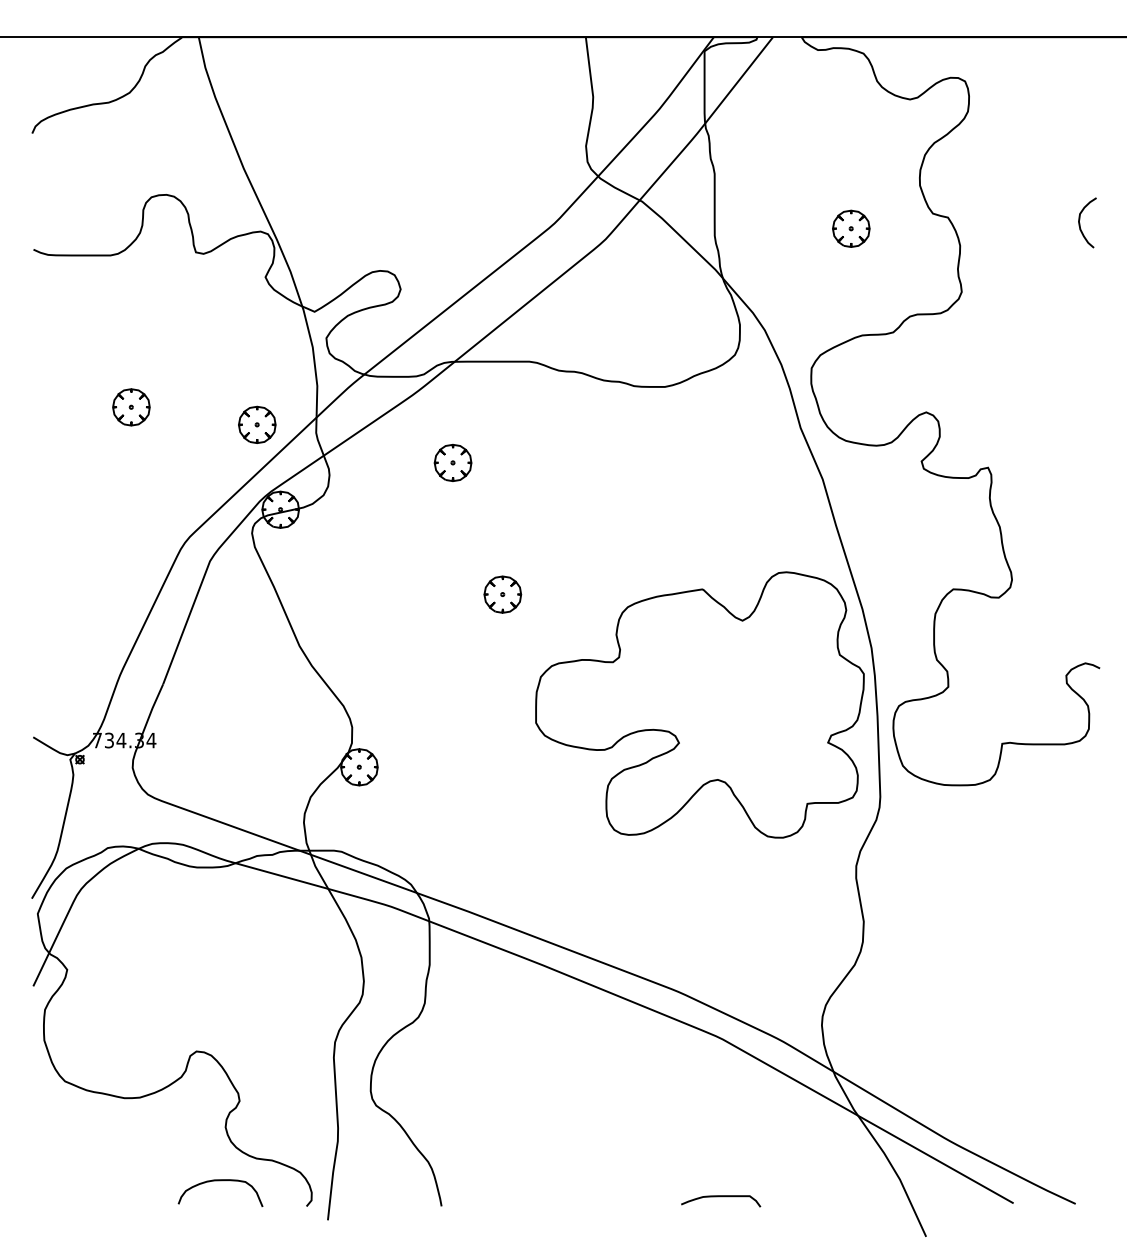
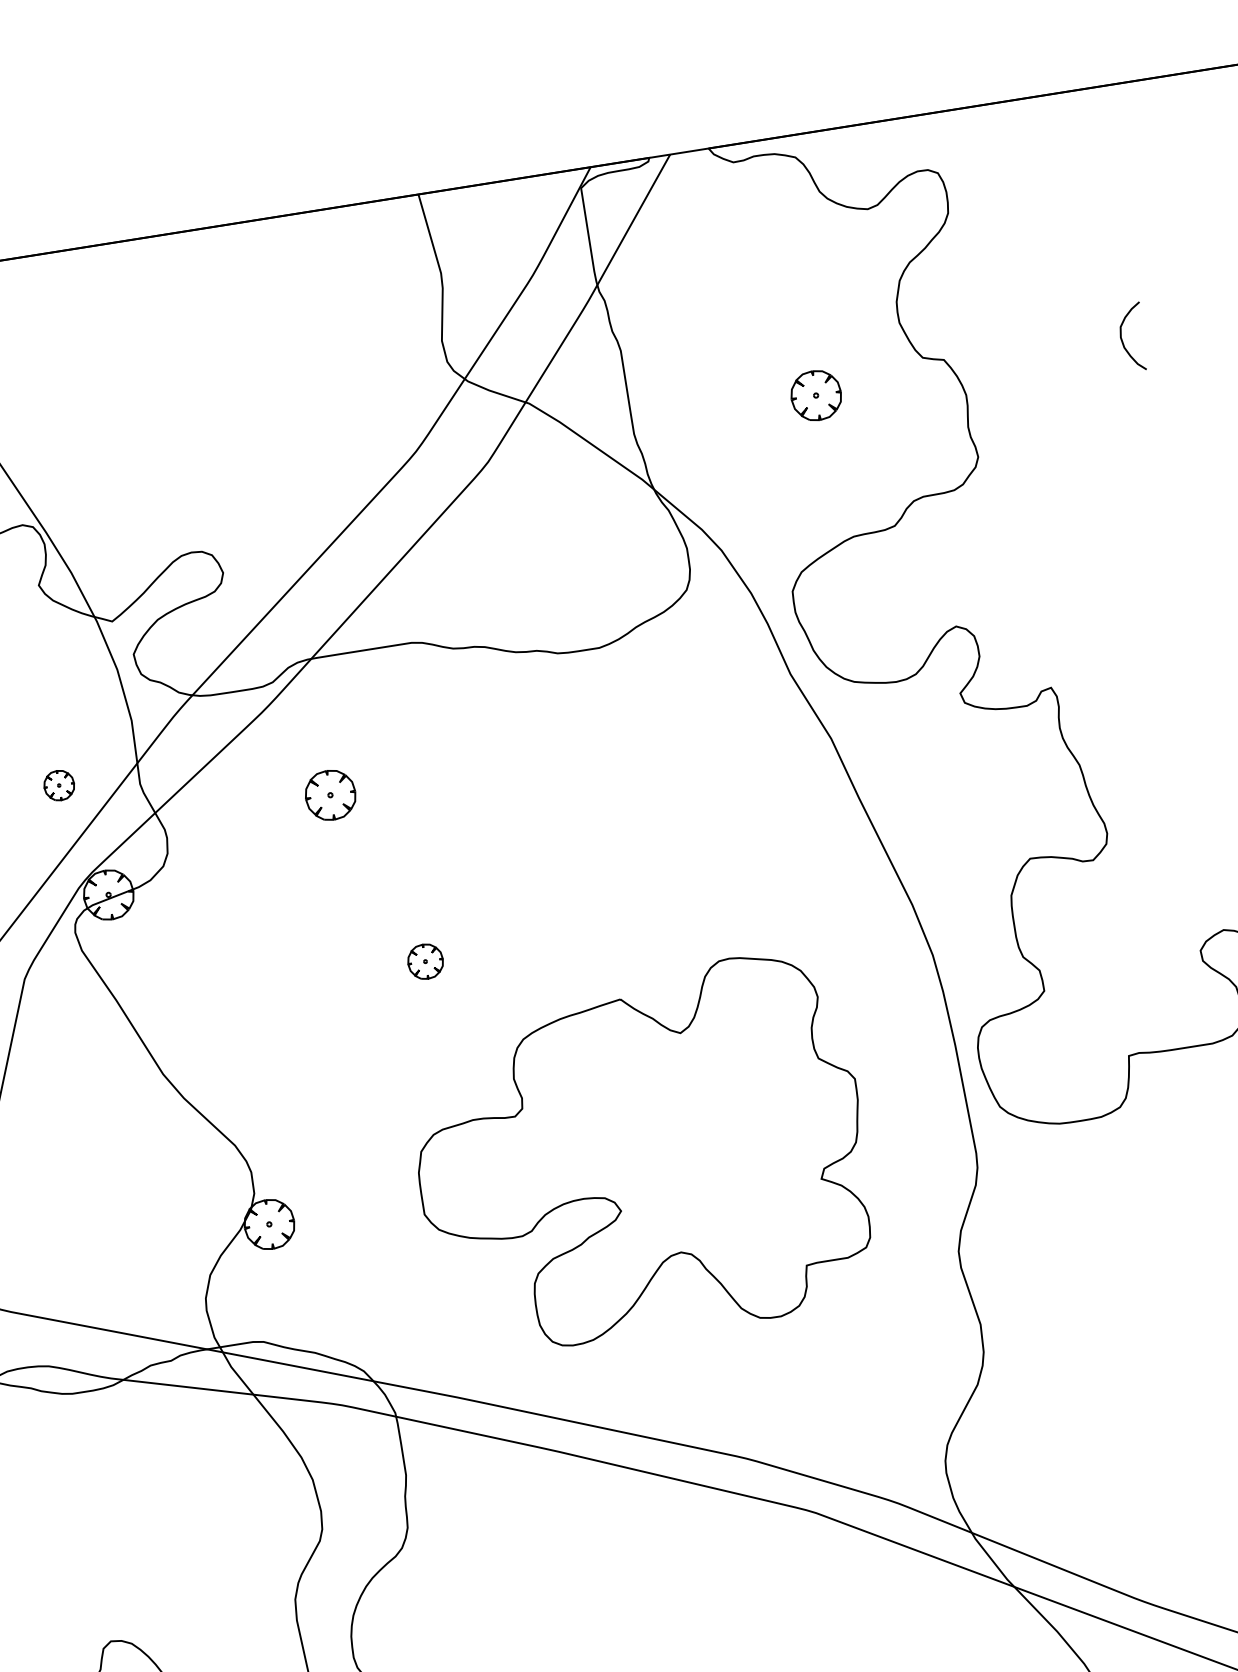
part: (257, 424) -> (59, 785), size x0.6
part: (502, 594) -> (425, 961), size x0.7
part: (699, 704) -> (640, 1154), moved

